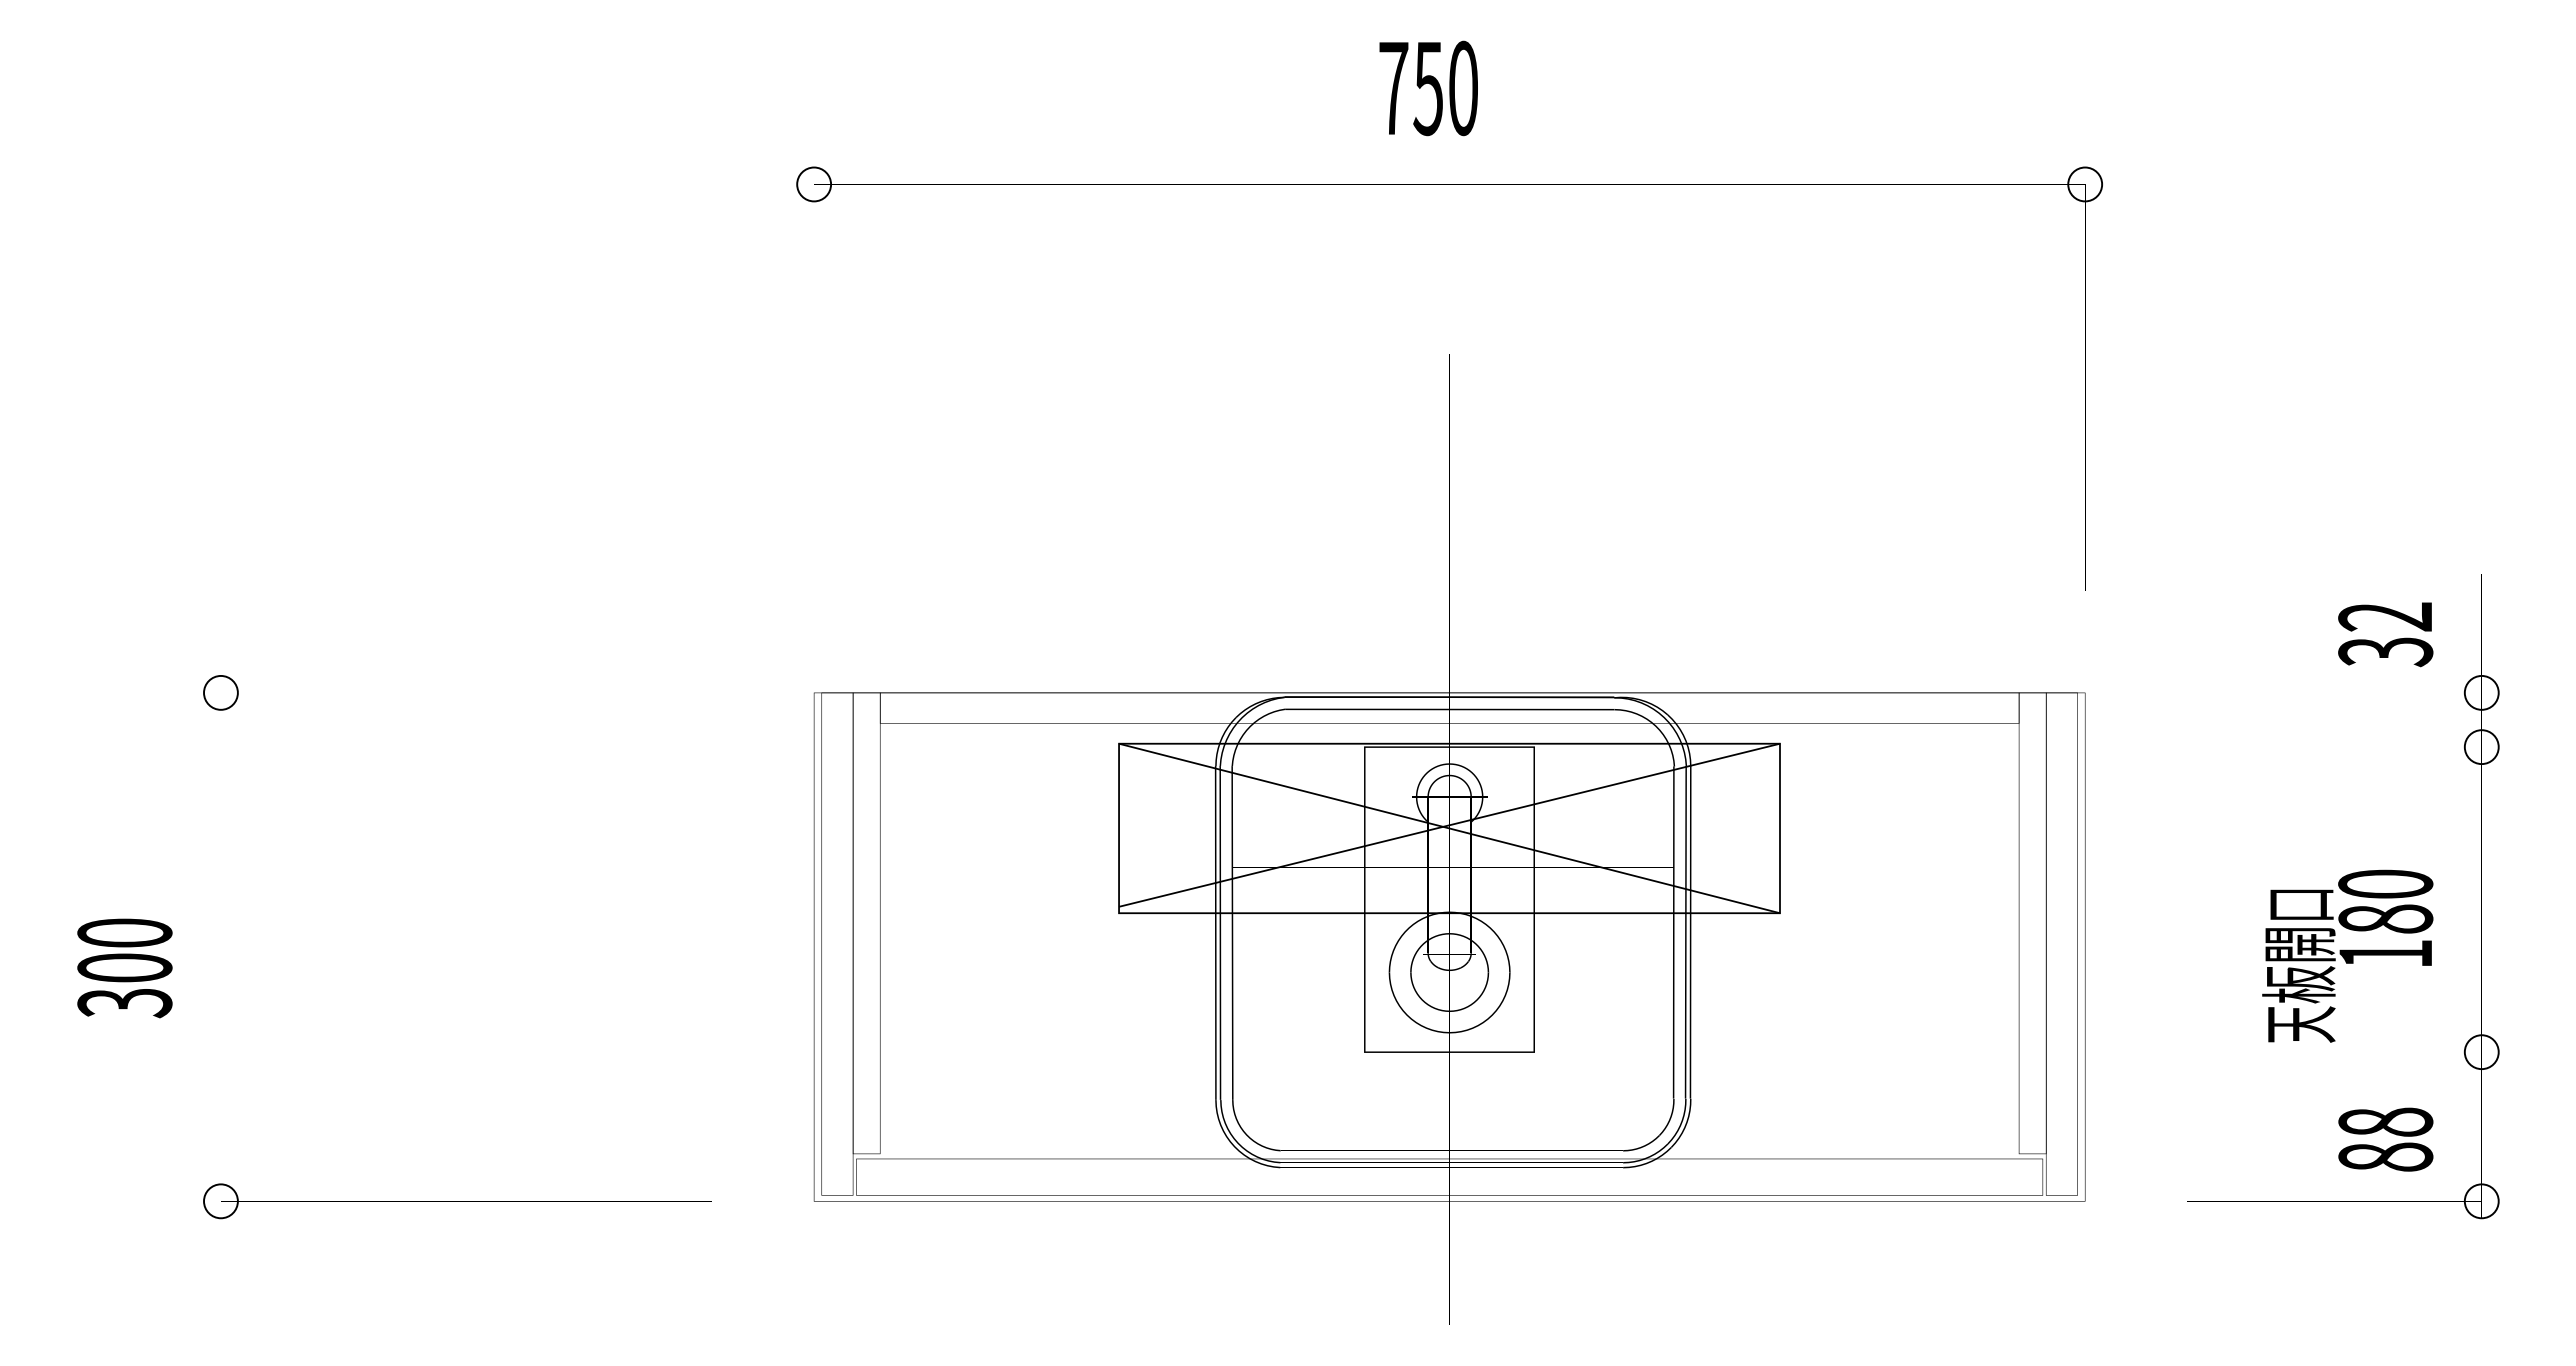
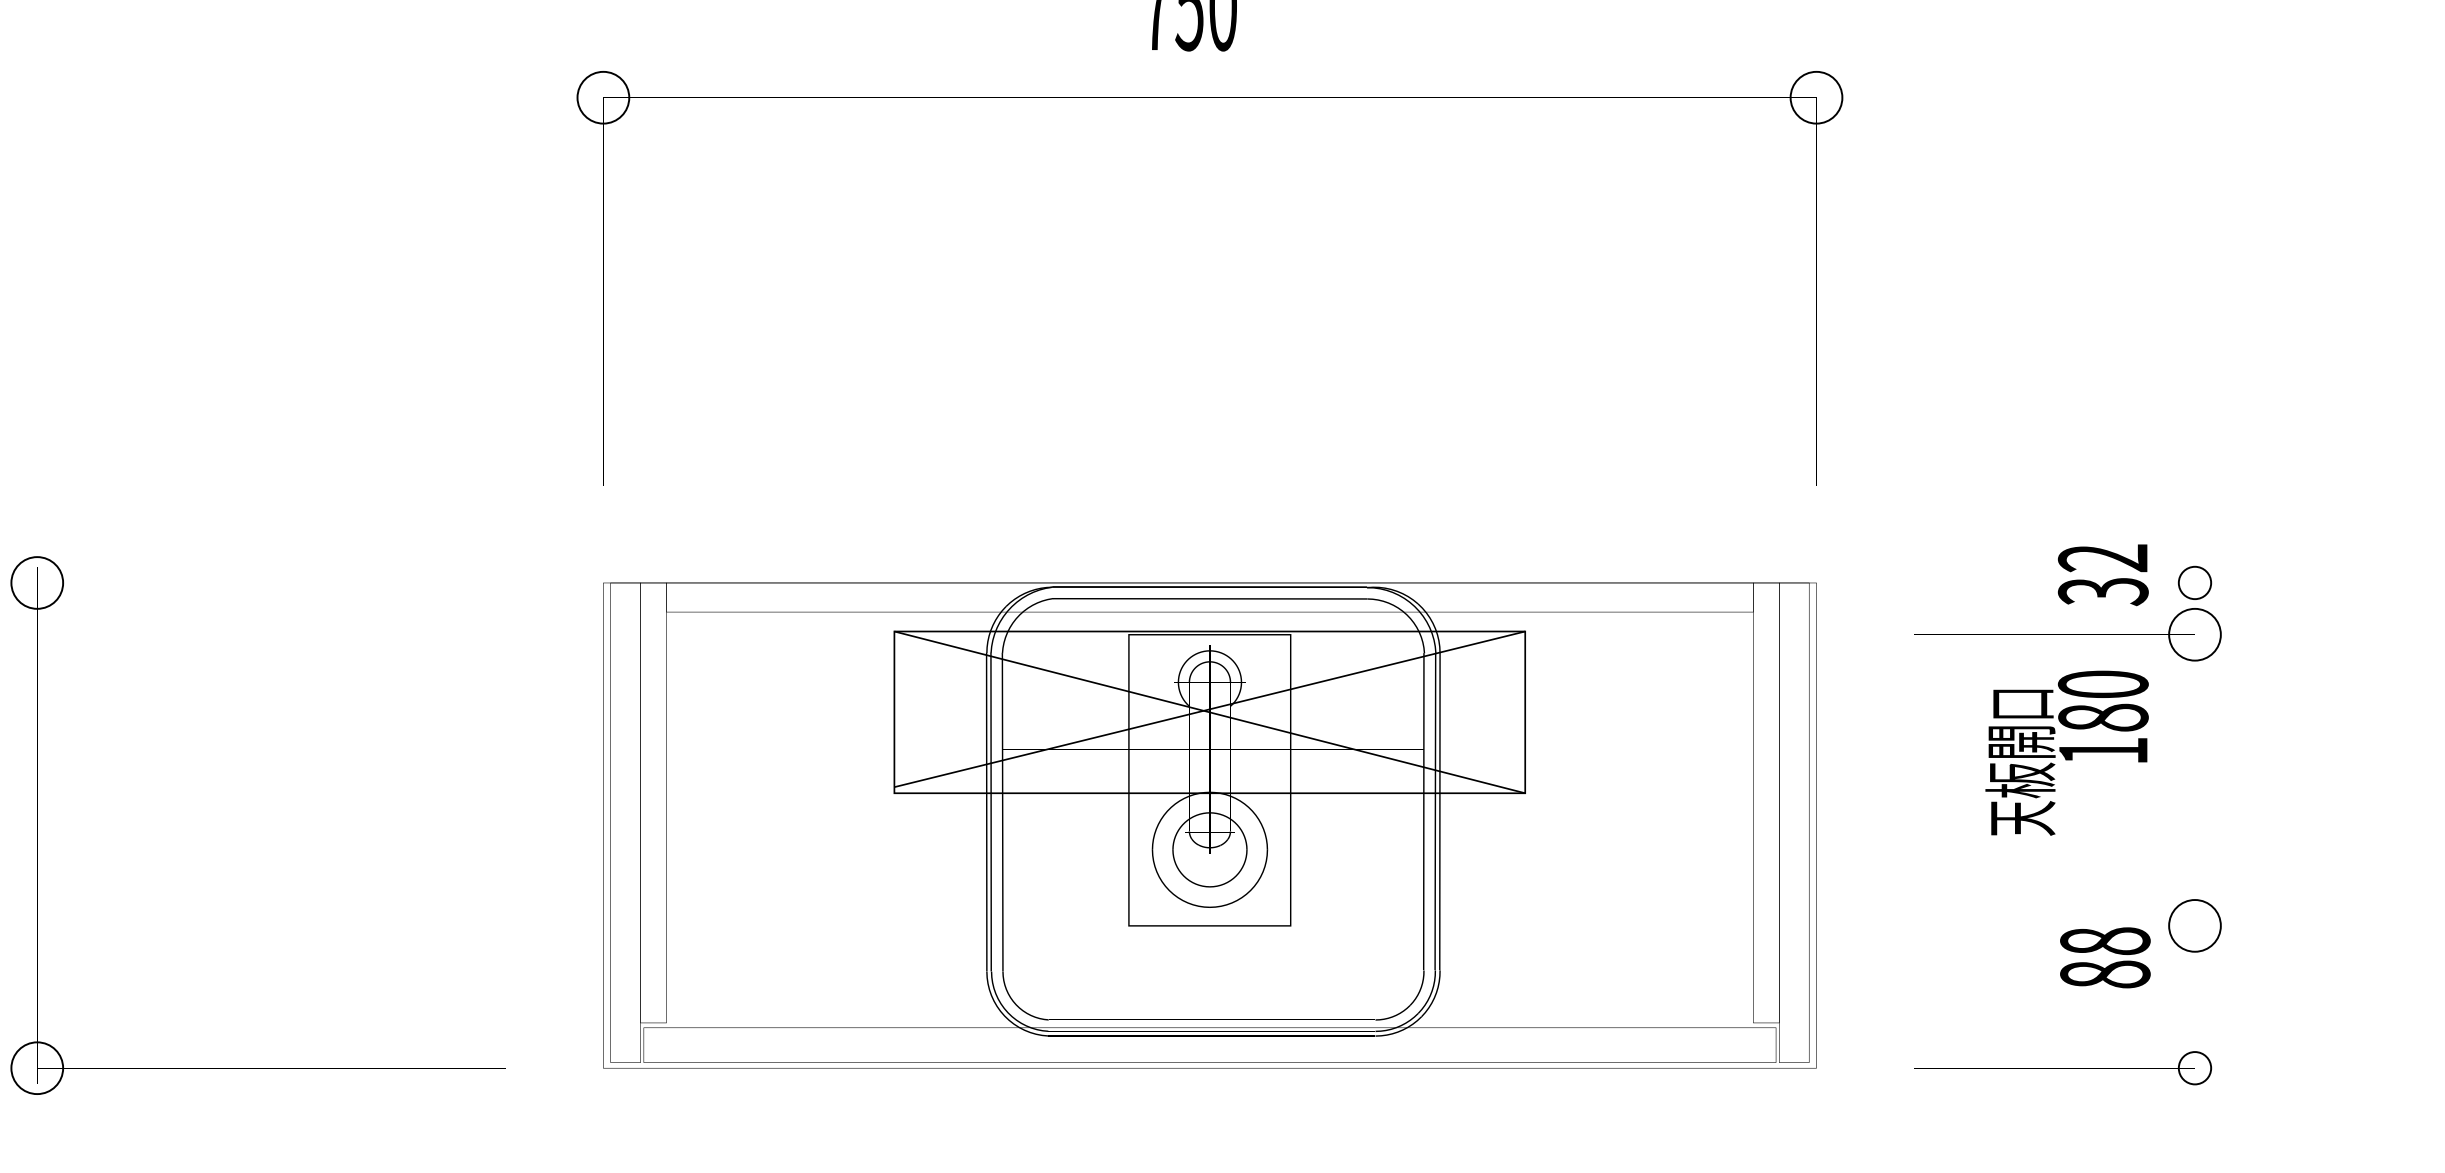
circle: (814, 184) -> (603, 97), size x1.6
circle: (2085, 184) -> (1816, 97), size x1.6
text: (2385, 634) -> (2103, 574), moved
circle: (220, 692) -> (36, 582), size x1.6
circle: (2481, 747) -> (2194, 635), size x1.6
text: (2347, 955) -> (2066, 752), moved
circle: (2481, 1052) -> (2194, 926), size x1.6
text: (2385, 1139) -> (2105, 957), moved
circle: (220, 1201) -> (36, 1068), size x1.6

